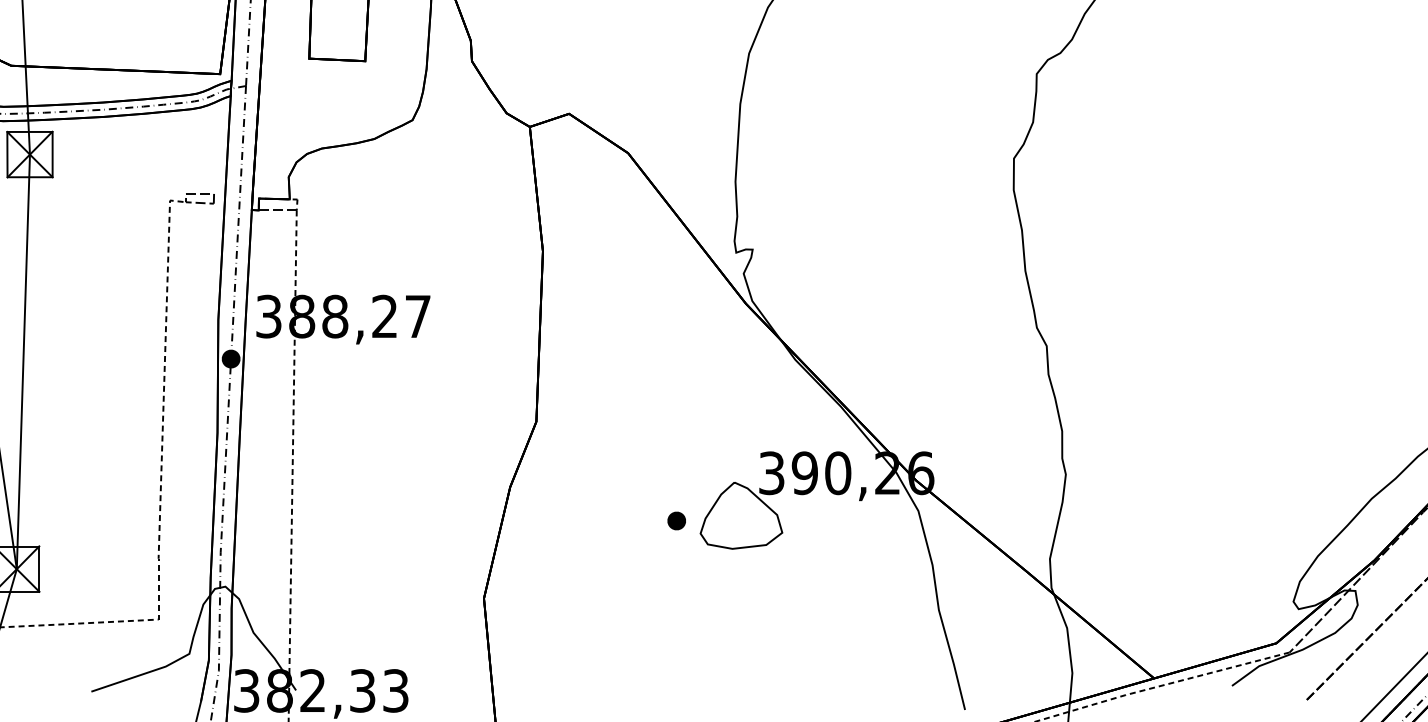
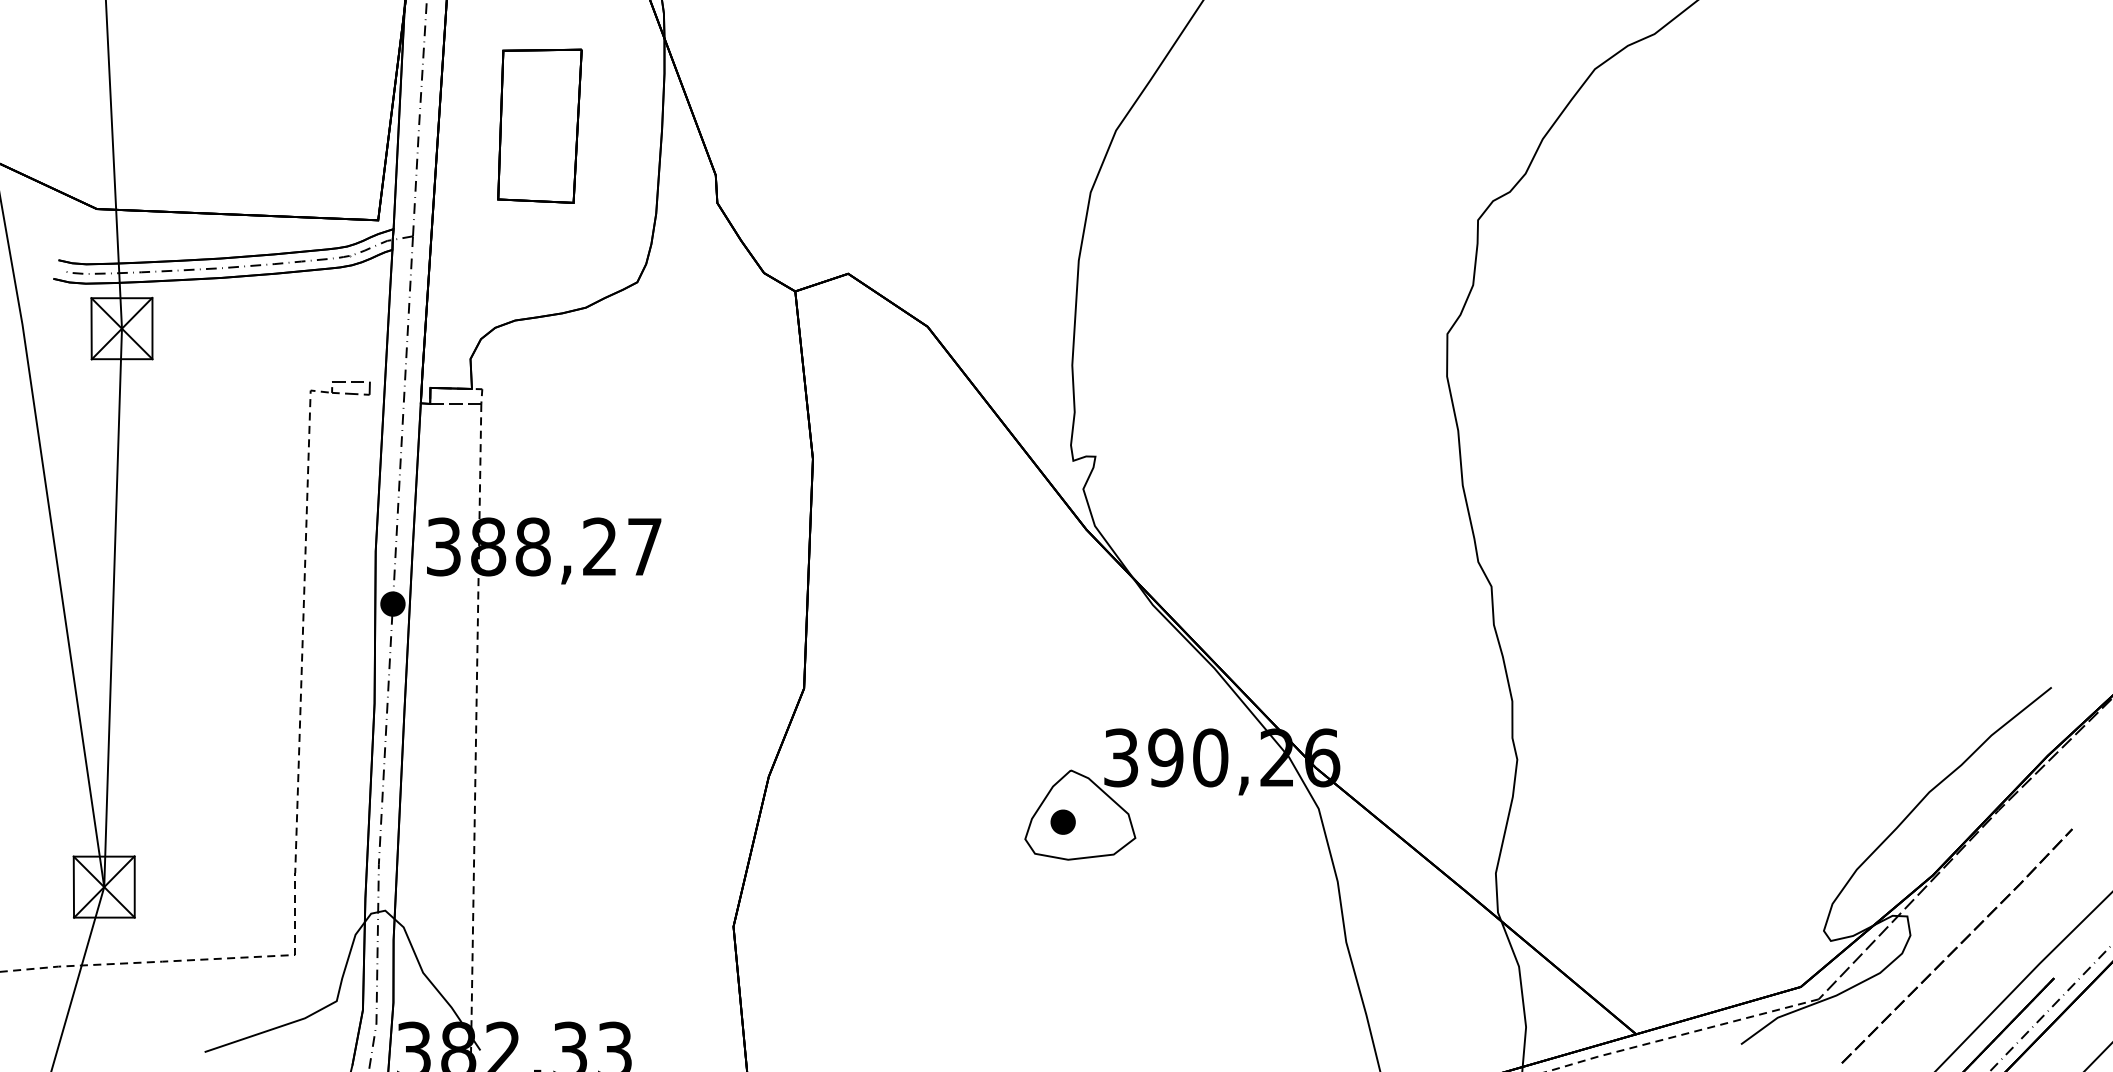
part: (676, 520) -> (1062, 821), moved

